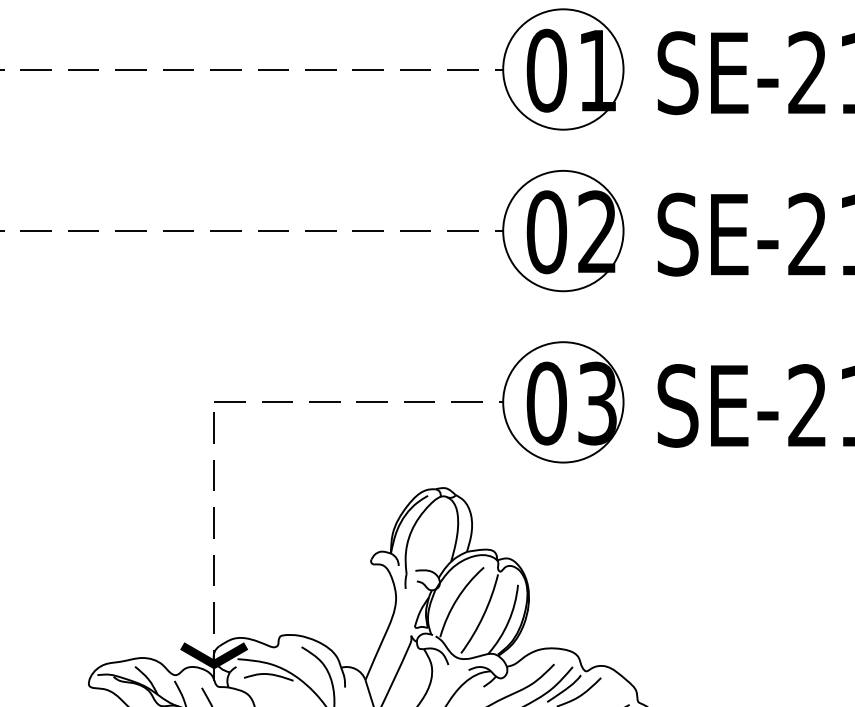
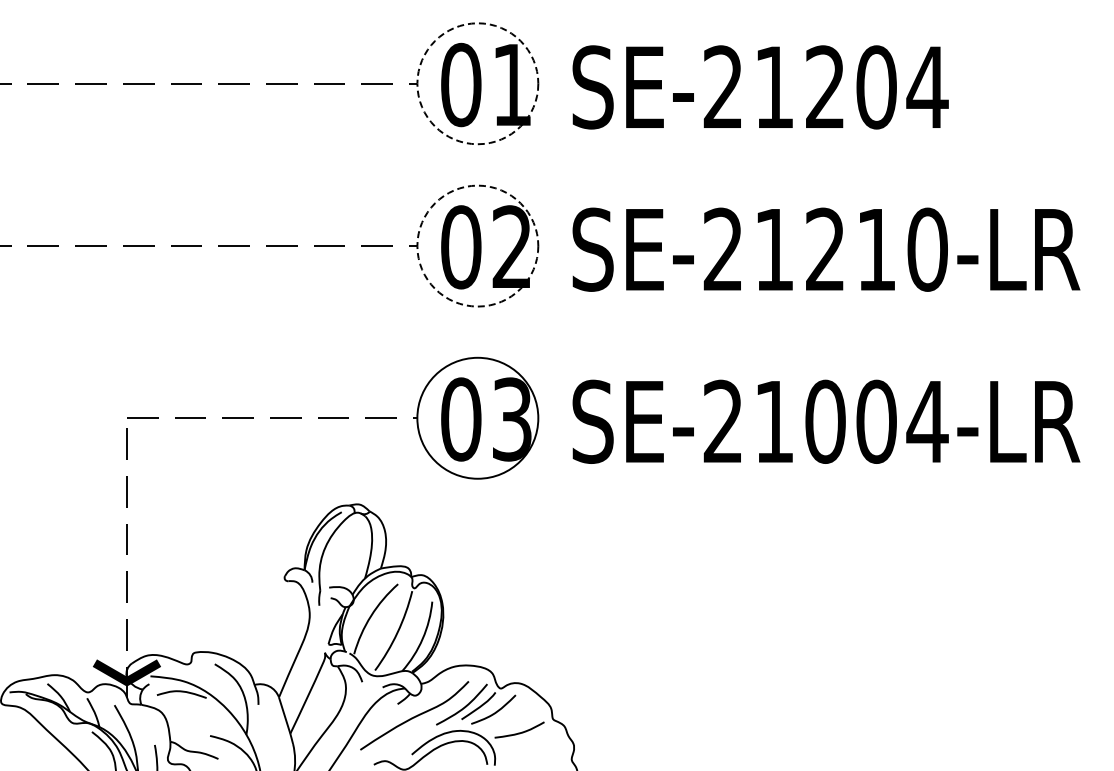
circle: (563, 69) -> (477, 83), solid -> dashed
circle: (563, 230) -> (477, 245), solid -> dashed

